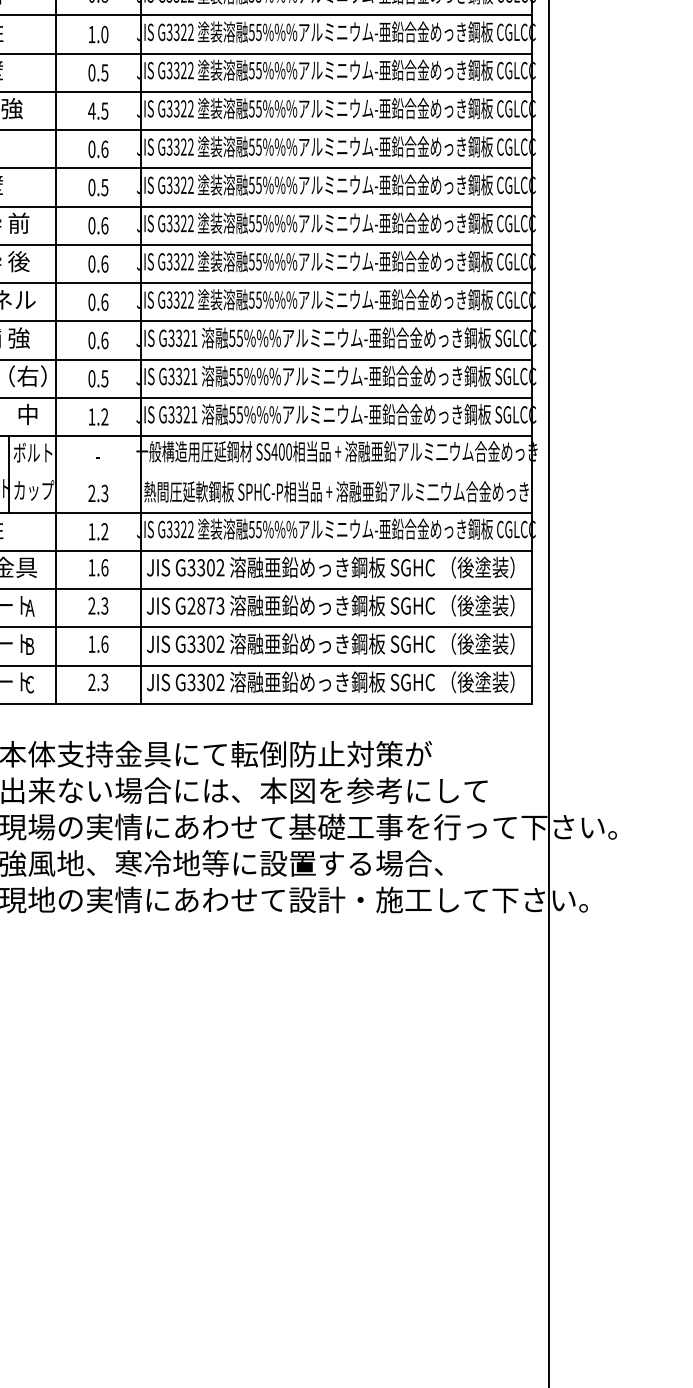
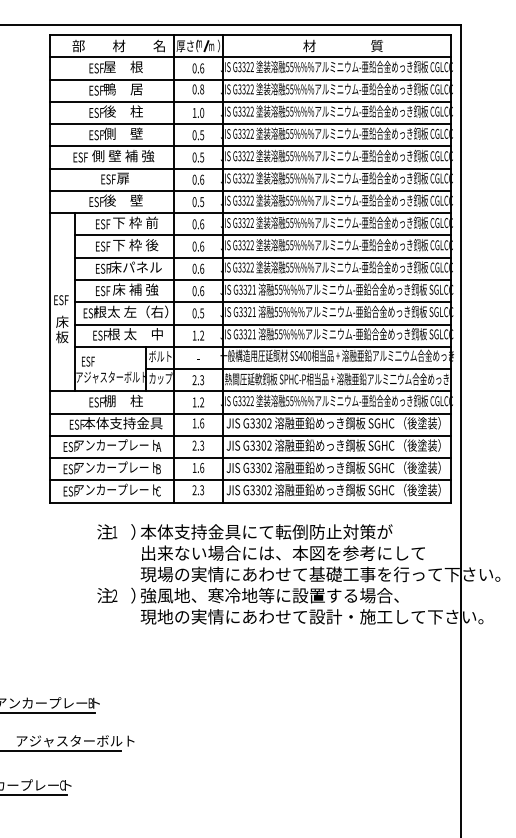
text: (91, 111) -> (194, 157), 4.5 -> 0.5
line: (270, 475) -> (298, 369), added
text: (205, 605) -> (260, 445), G2873 -> G3302

